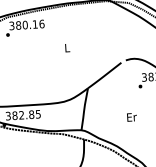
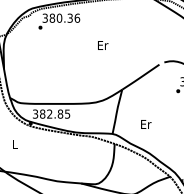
text: (34, 23) -> (69, 17), 380.16 -> 380.36
text: (67, 48) -> (103, 45), L -> Er
text: (132, 117) -> (146, 124), moved

